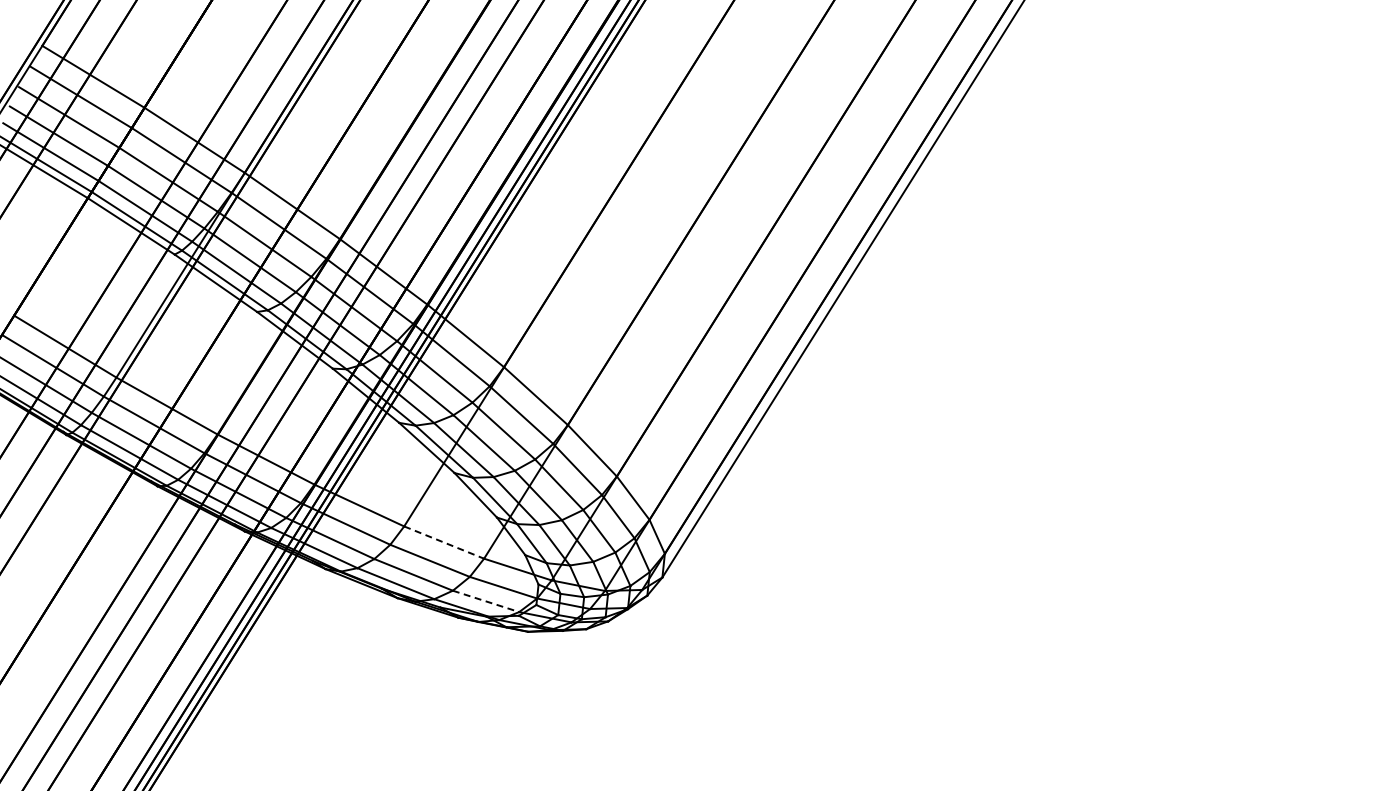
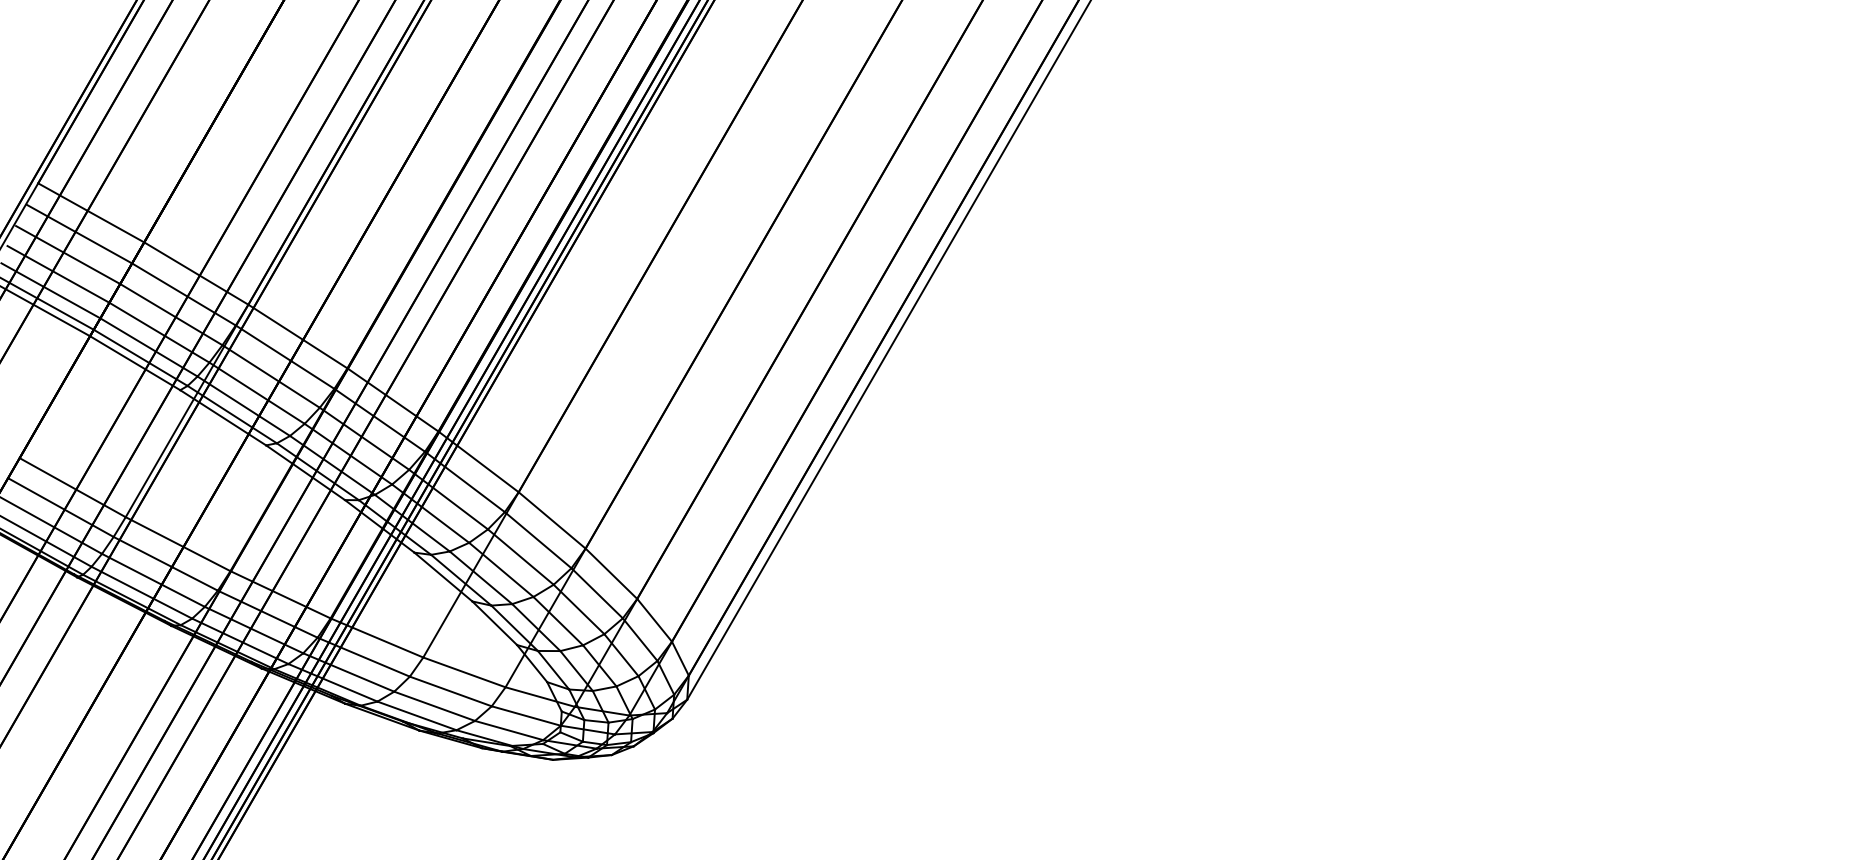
line: (444, 542) -> (464, 672), dashed -> solid
line: (486, 601) -> (509, 730), dashed -> solid

